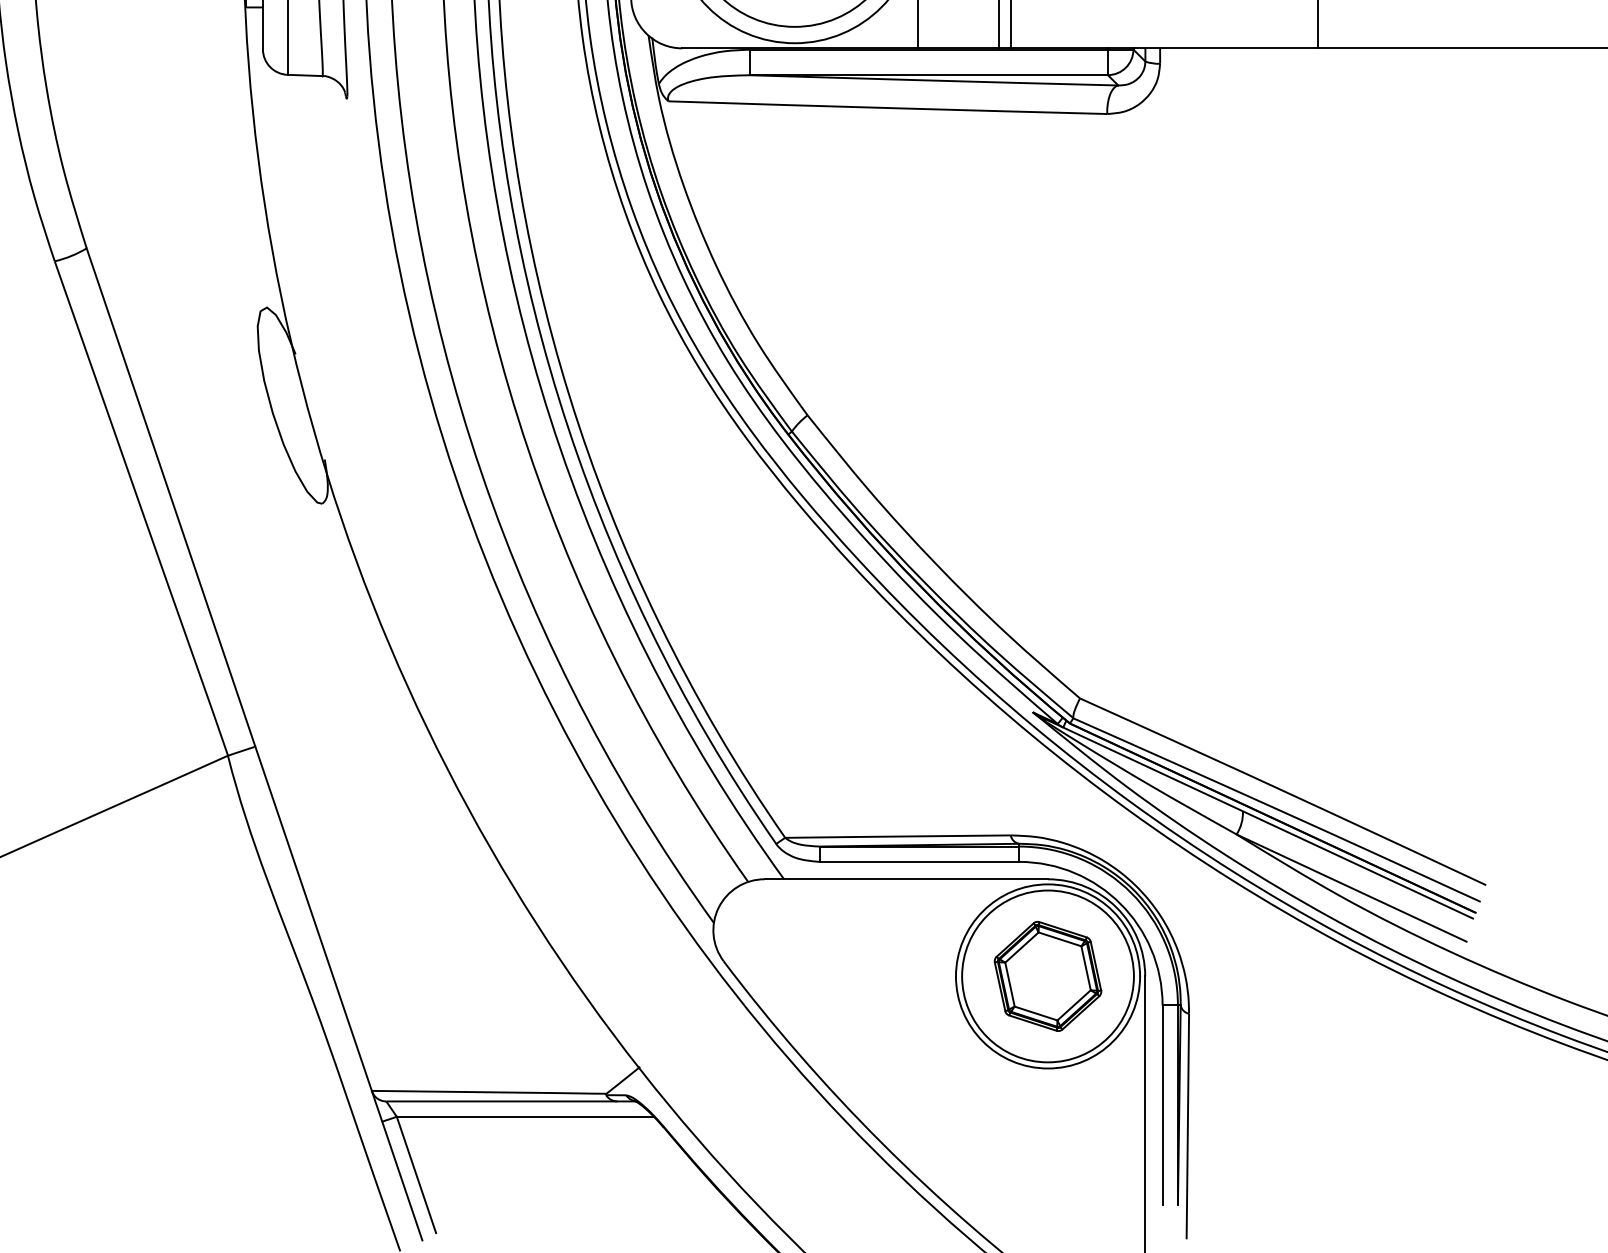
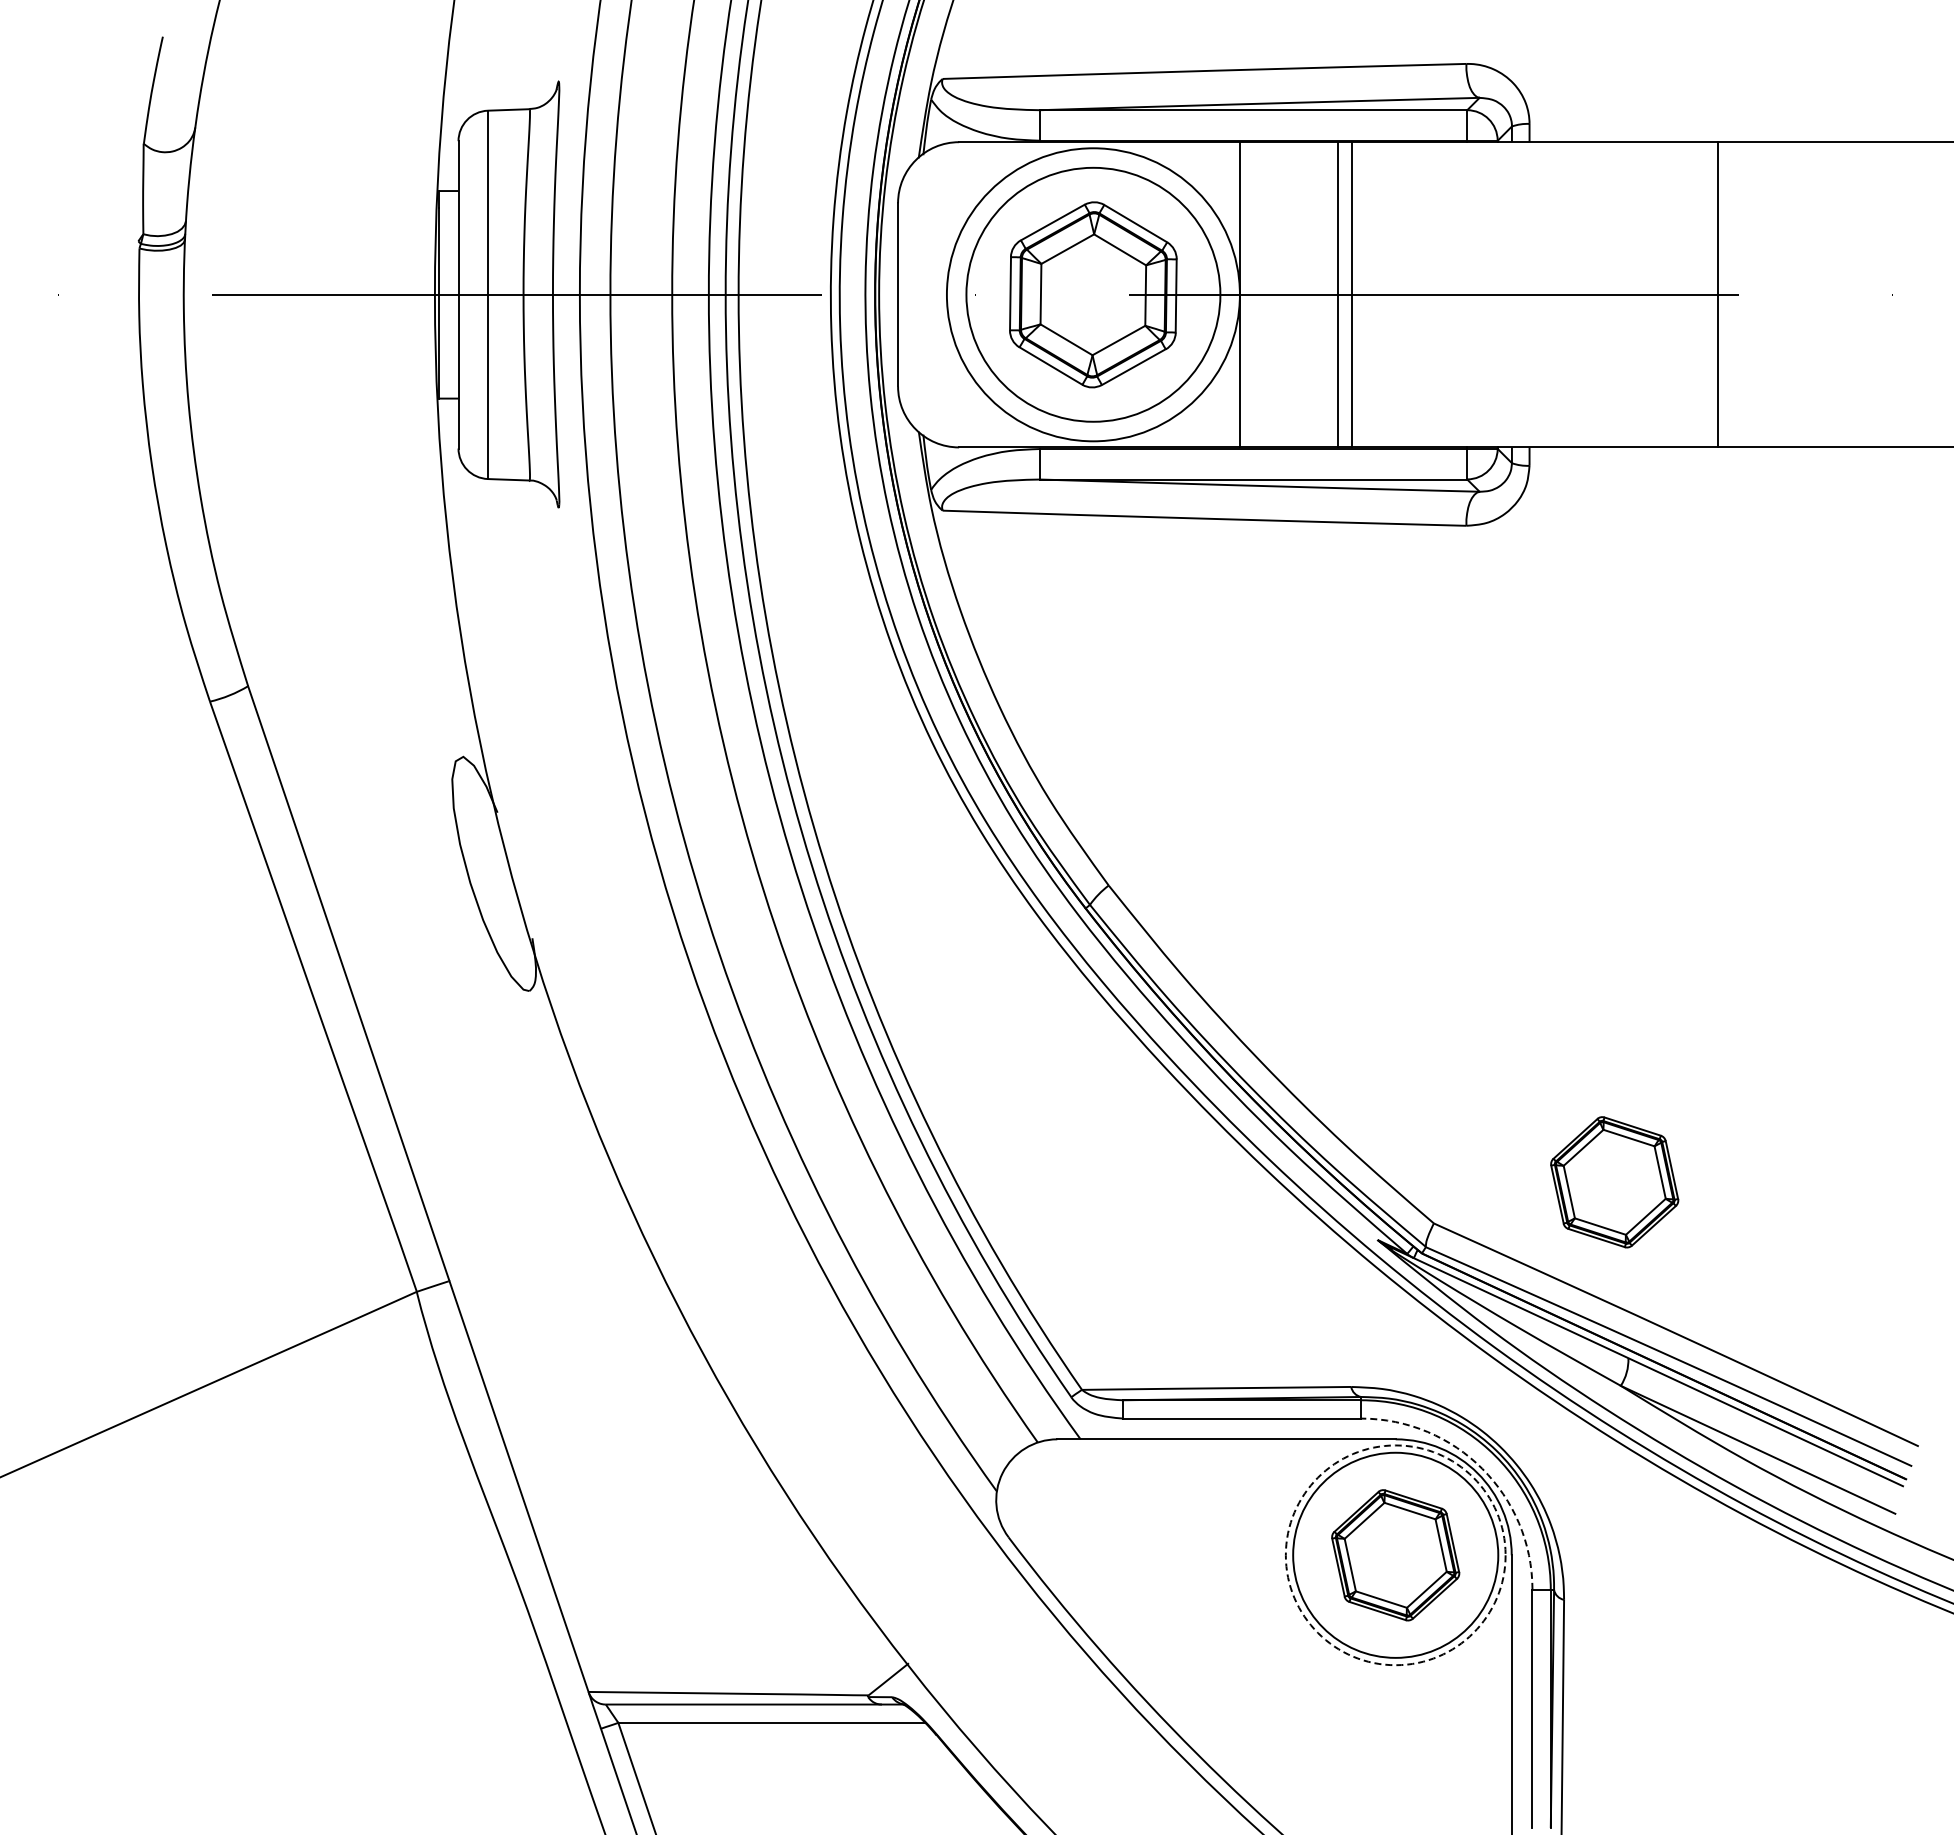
part: (1231, 664) -> (1614, 1182), added
arc: (1120, 903) -> (1482, 1468), solid -> dashed
circle: (1047, 976) -> (1395, 1555), solid -> dashed

